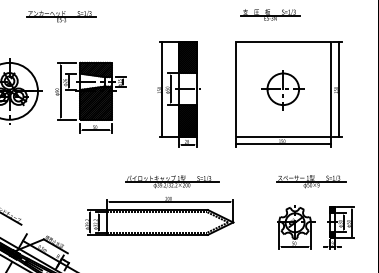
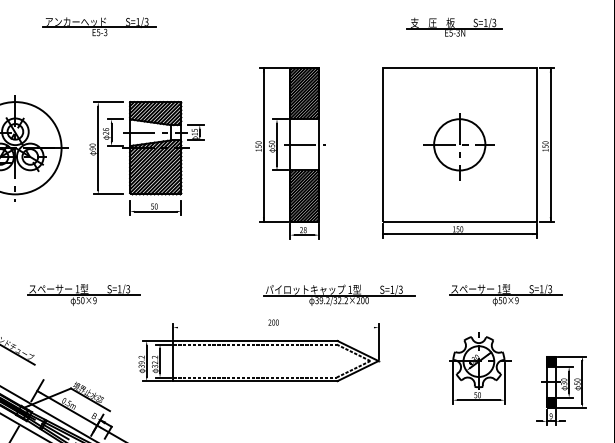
part: (270, 14) -> (455, 26), moved
part: (51, 181) -> (83, 294), added
part: (172, 181) -> (339, 294), moved
line: (169, 201) -> (275, 327), removed
part: (338, 227) -> (560, 390), moved

